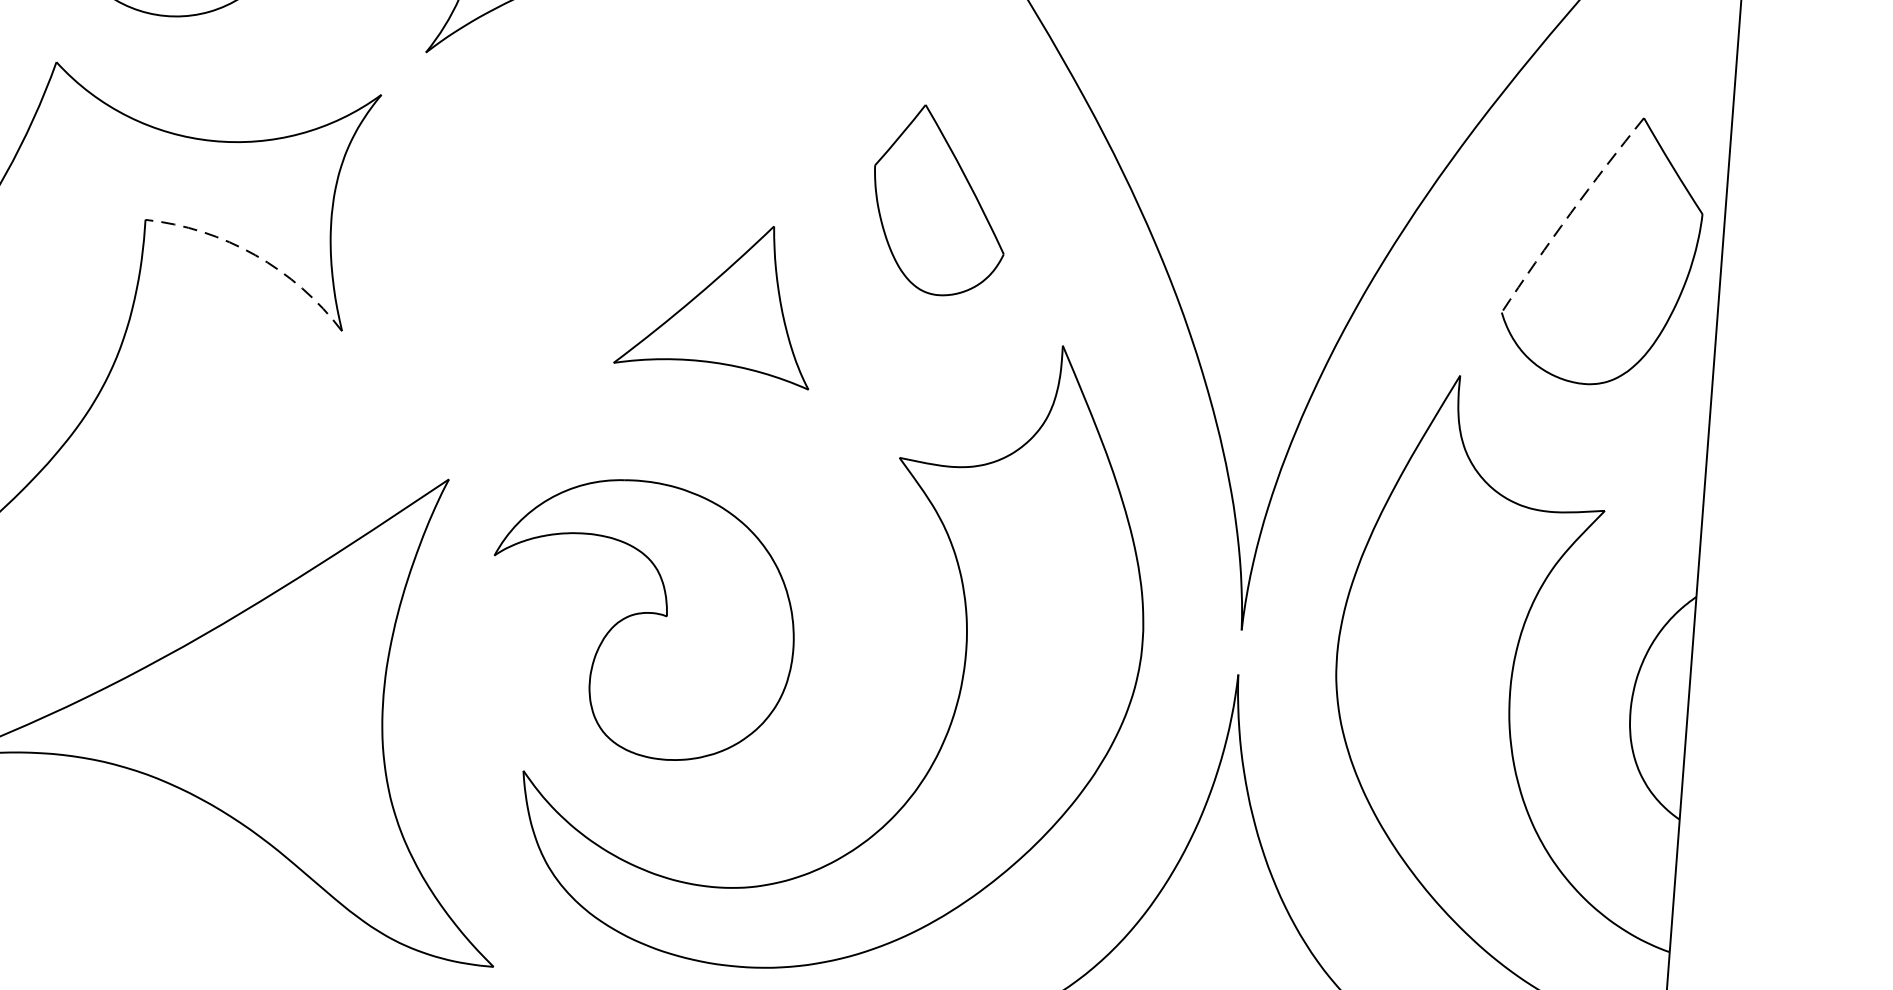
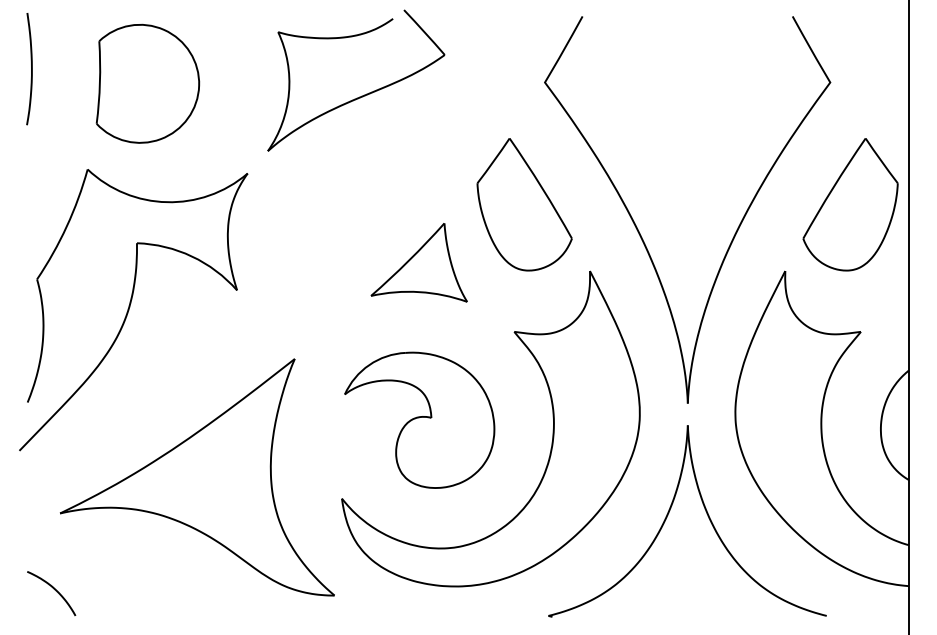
part: (939, 200) -> (524, 204), size x1.43
arc: (1571, 212) -> (833, 187), dashed -> solid
arc: (254, 255) -> (191, 256), dashed -> solid
part: (642, 617) -> (419, 419), moved

